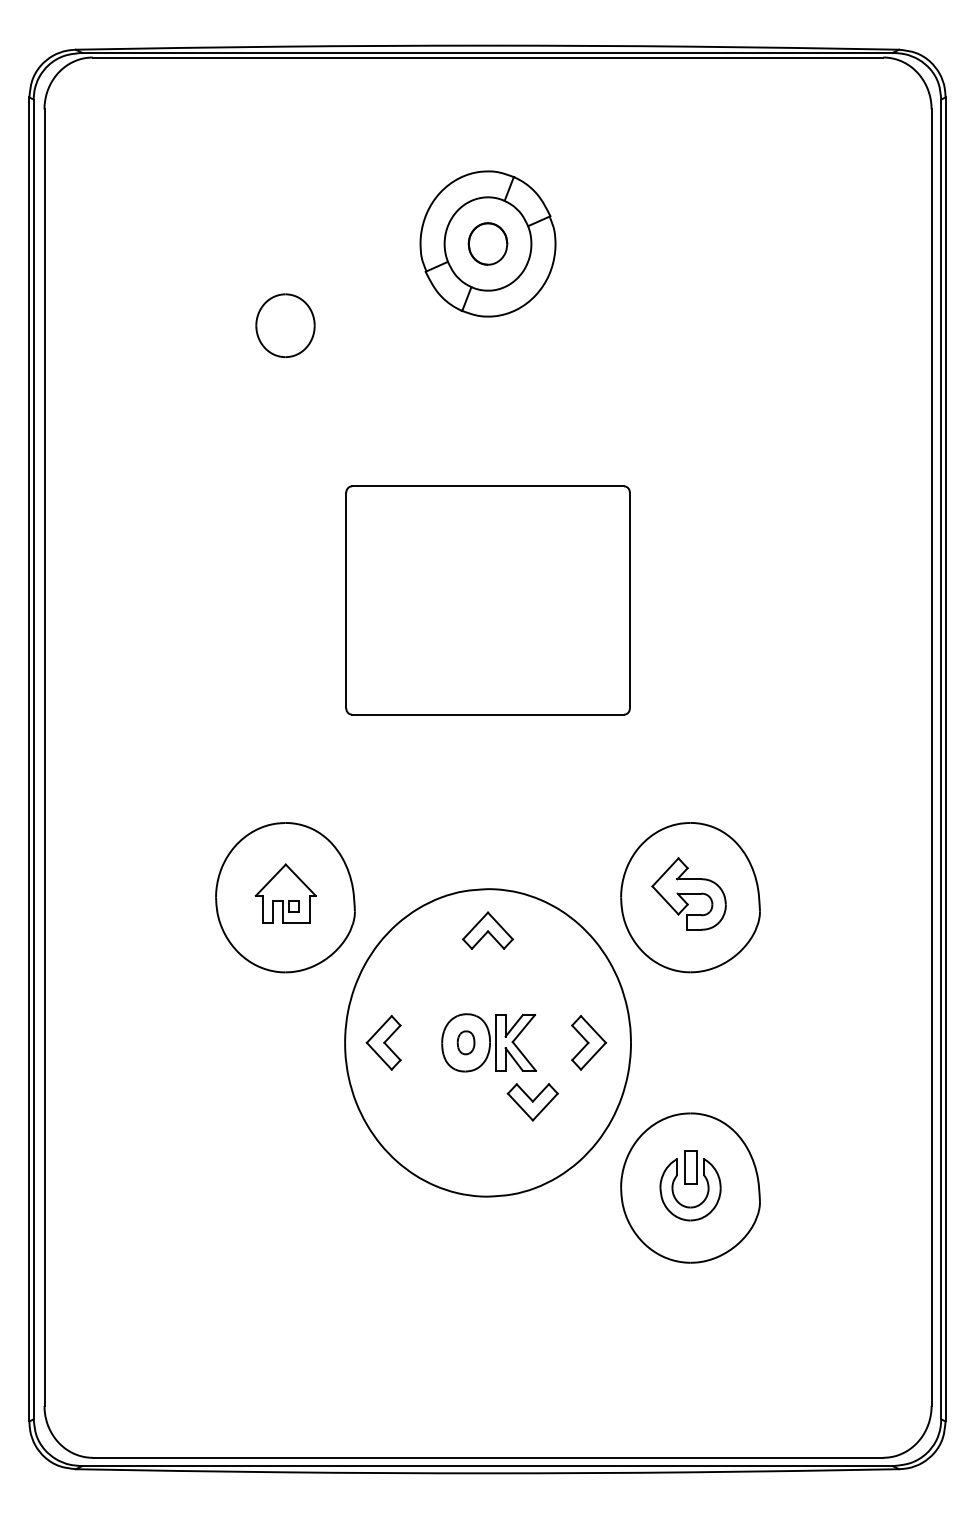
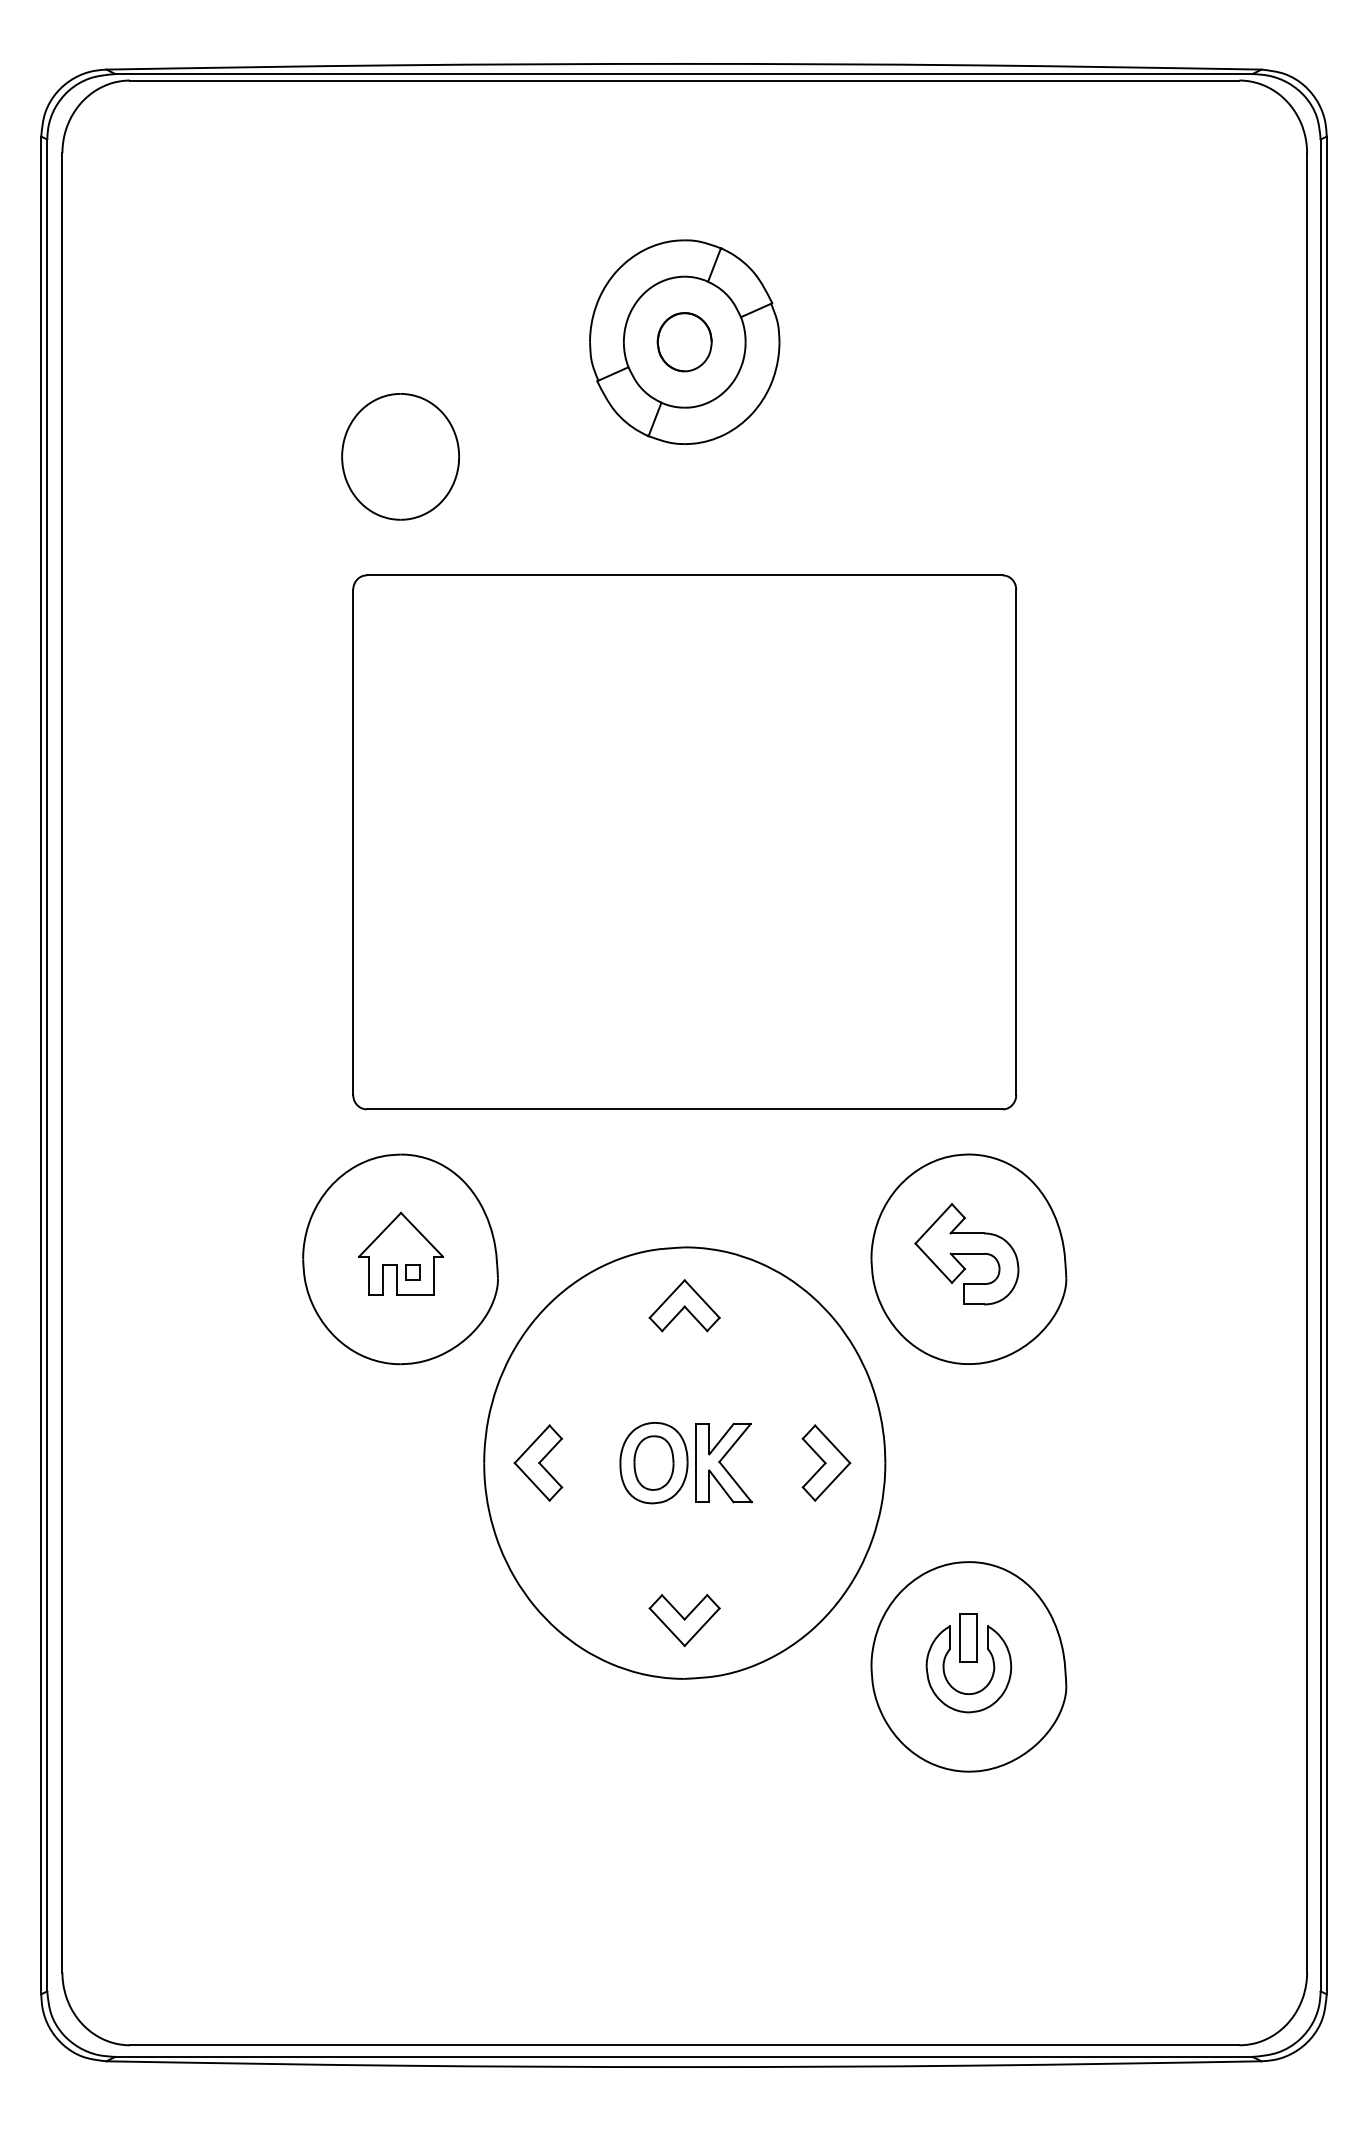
part: (285, 325) -> (400, 456), size x1.43
part: (487, 600) -> (684, 842), size x1.67
part: (465, 1042) -> (653, 1462), size x1.67
part: (532, 1102) -> (684, 1620), moved

